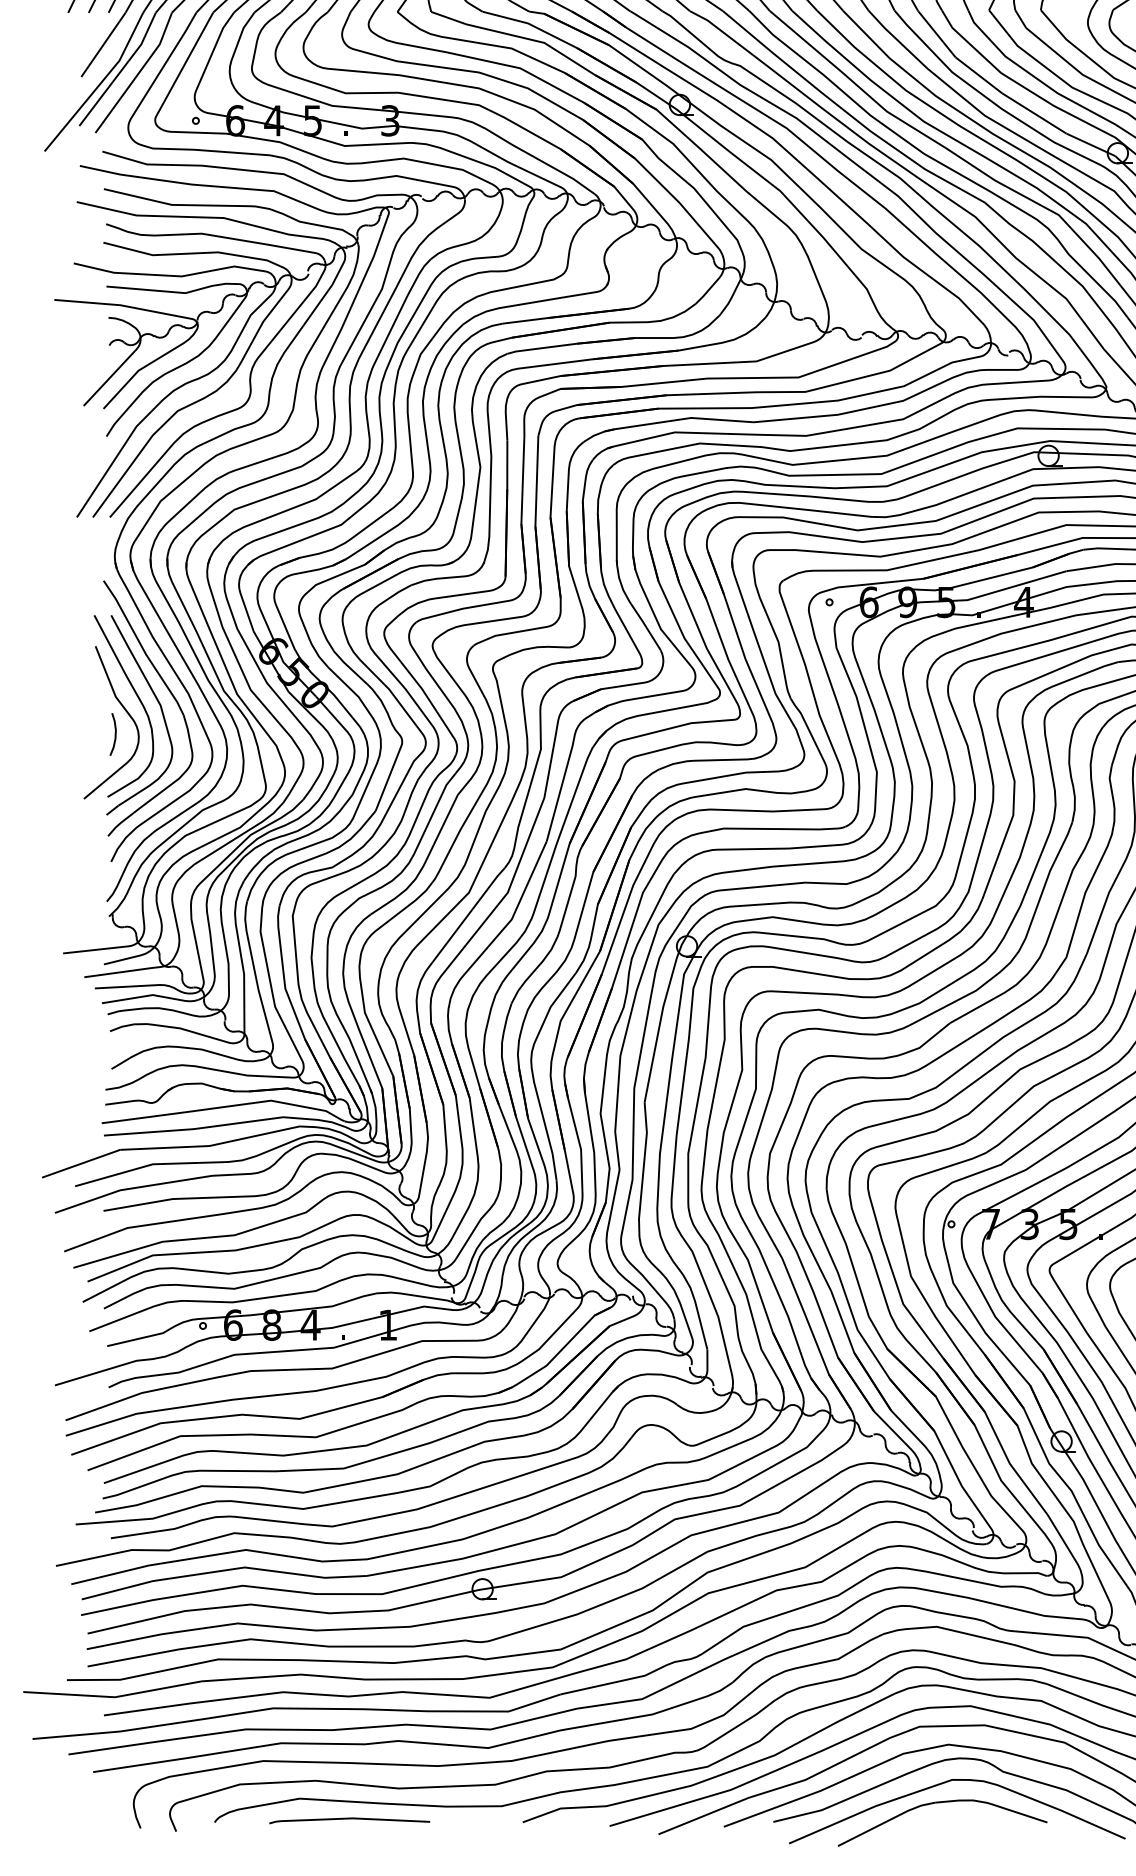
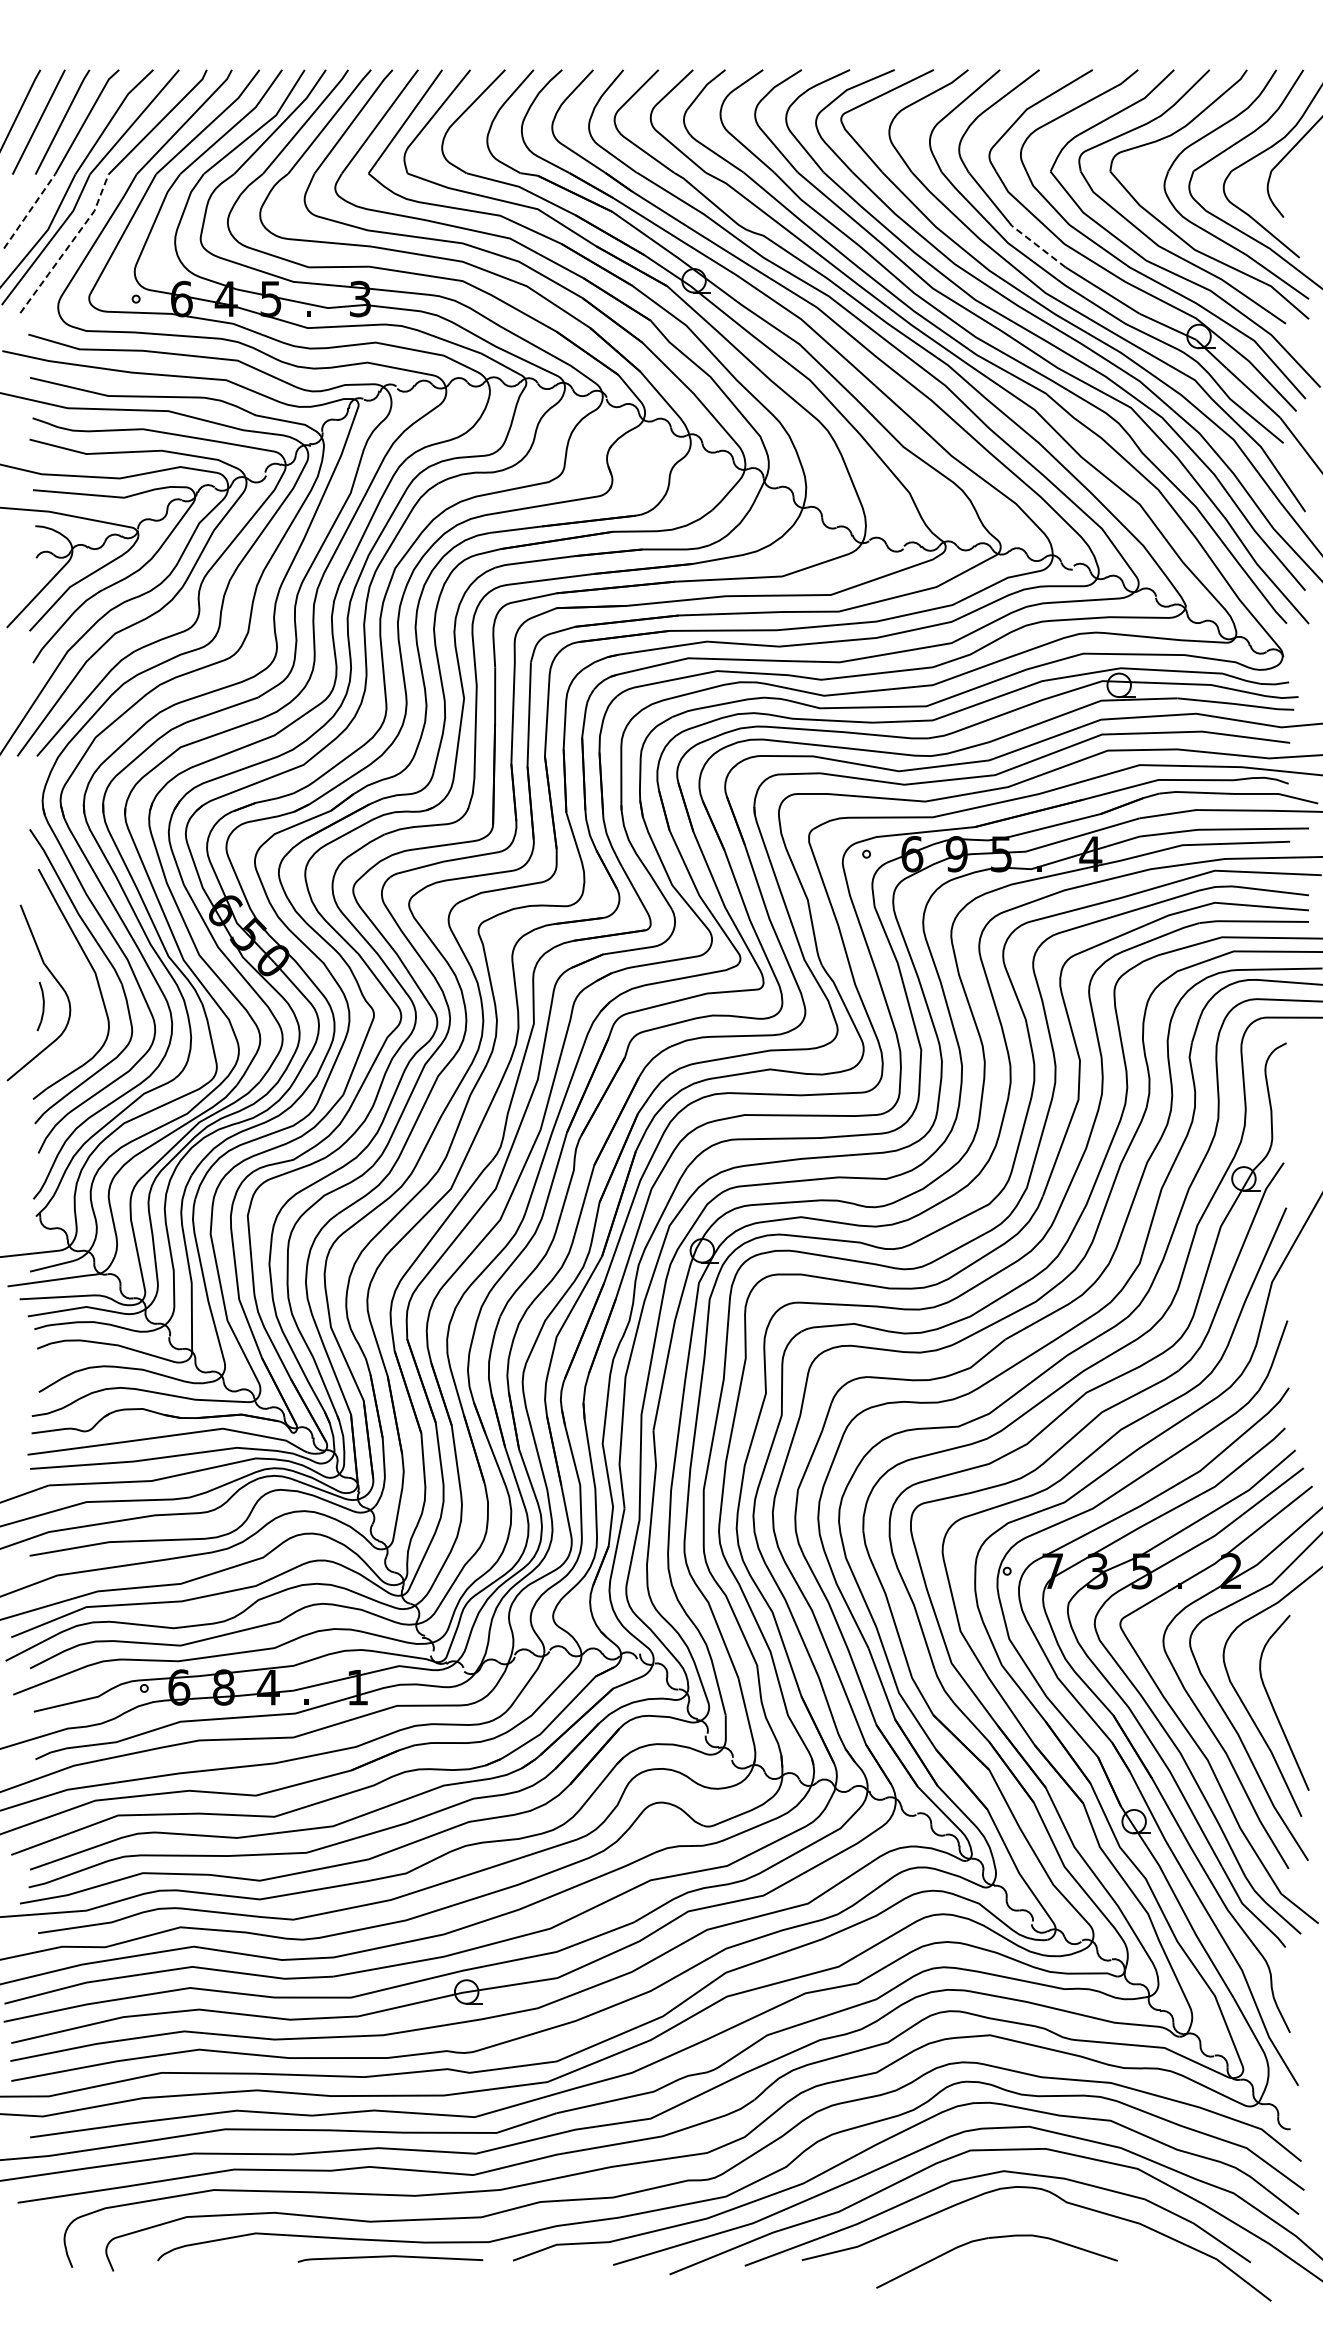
line: (103, 44) -> (29, 211), solid -> dashed
line: (138, 74) -> (69, 245), solid -> dashed
line: (978, 75) -> (1038, 246), solid -> dashed
curve: (138, 698) -> (69, 965), removed
curve: (948, 1782) -> (1003, 2214), removed
line: (349, 1819) -> (390, 2257), moved

